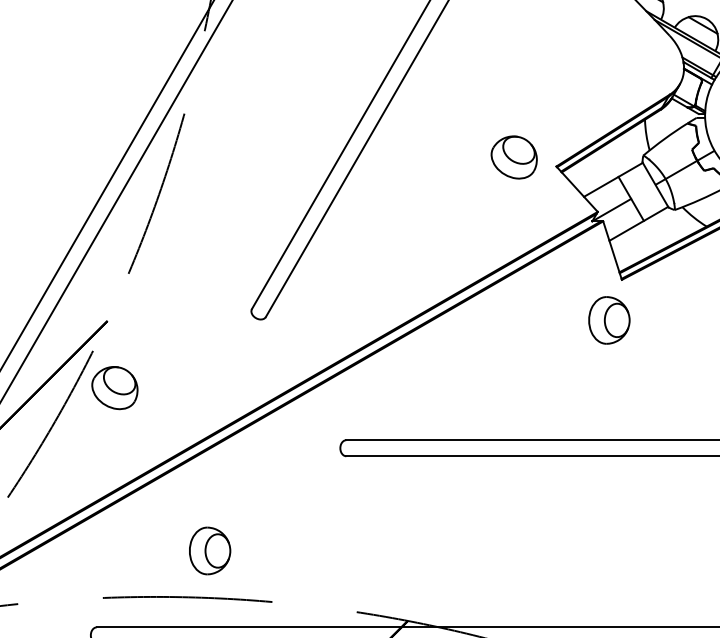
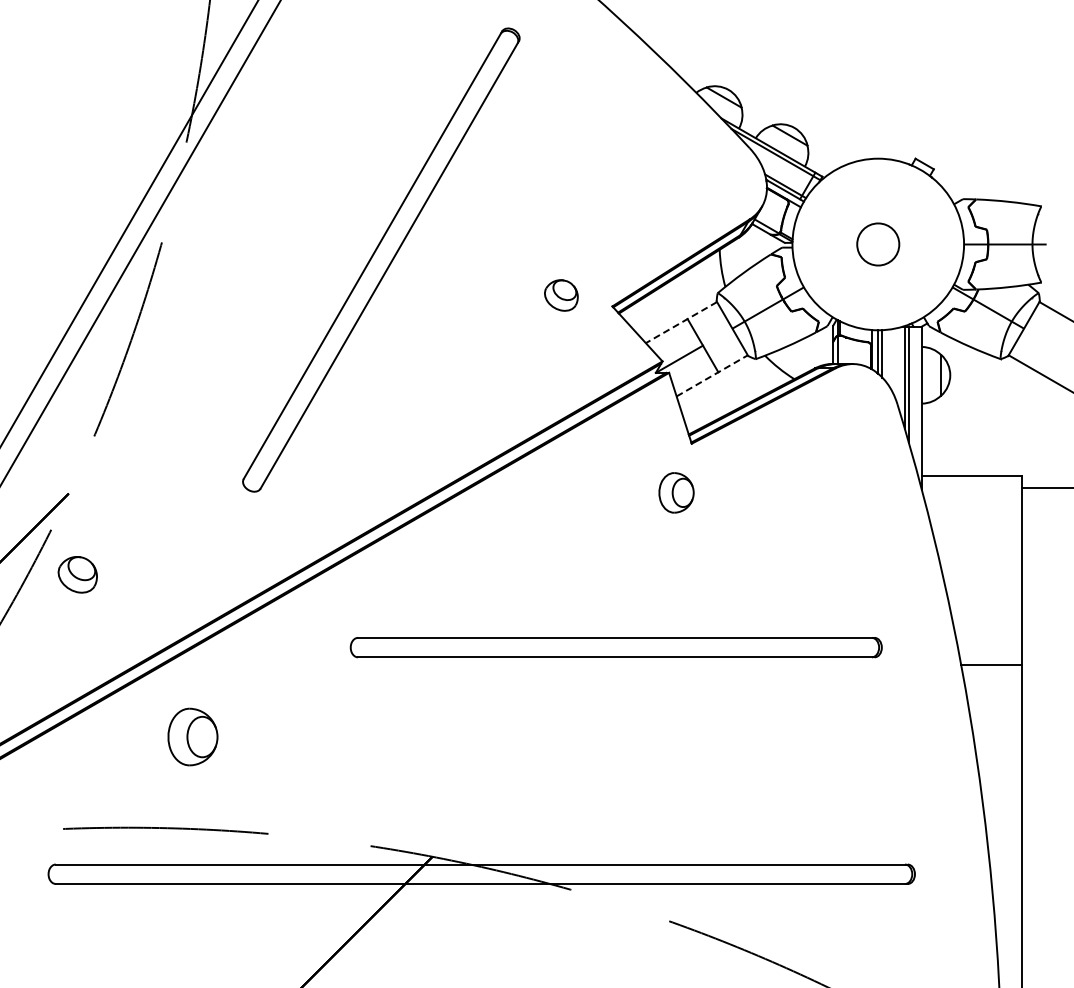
part: (514, 157) -> (561, 295), size x0.6
line: (613, 179) -> (681, 322), solid -> dashed
line: (639, 223) -> (712, 375), solid -> dashed
part: (609, 320) -> (676, 492), size x0.7
part: (114, 387) -> (77, 574), size x0.7
part: (209, 550) -> (192, 736), moved

